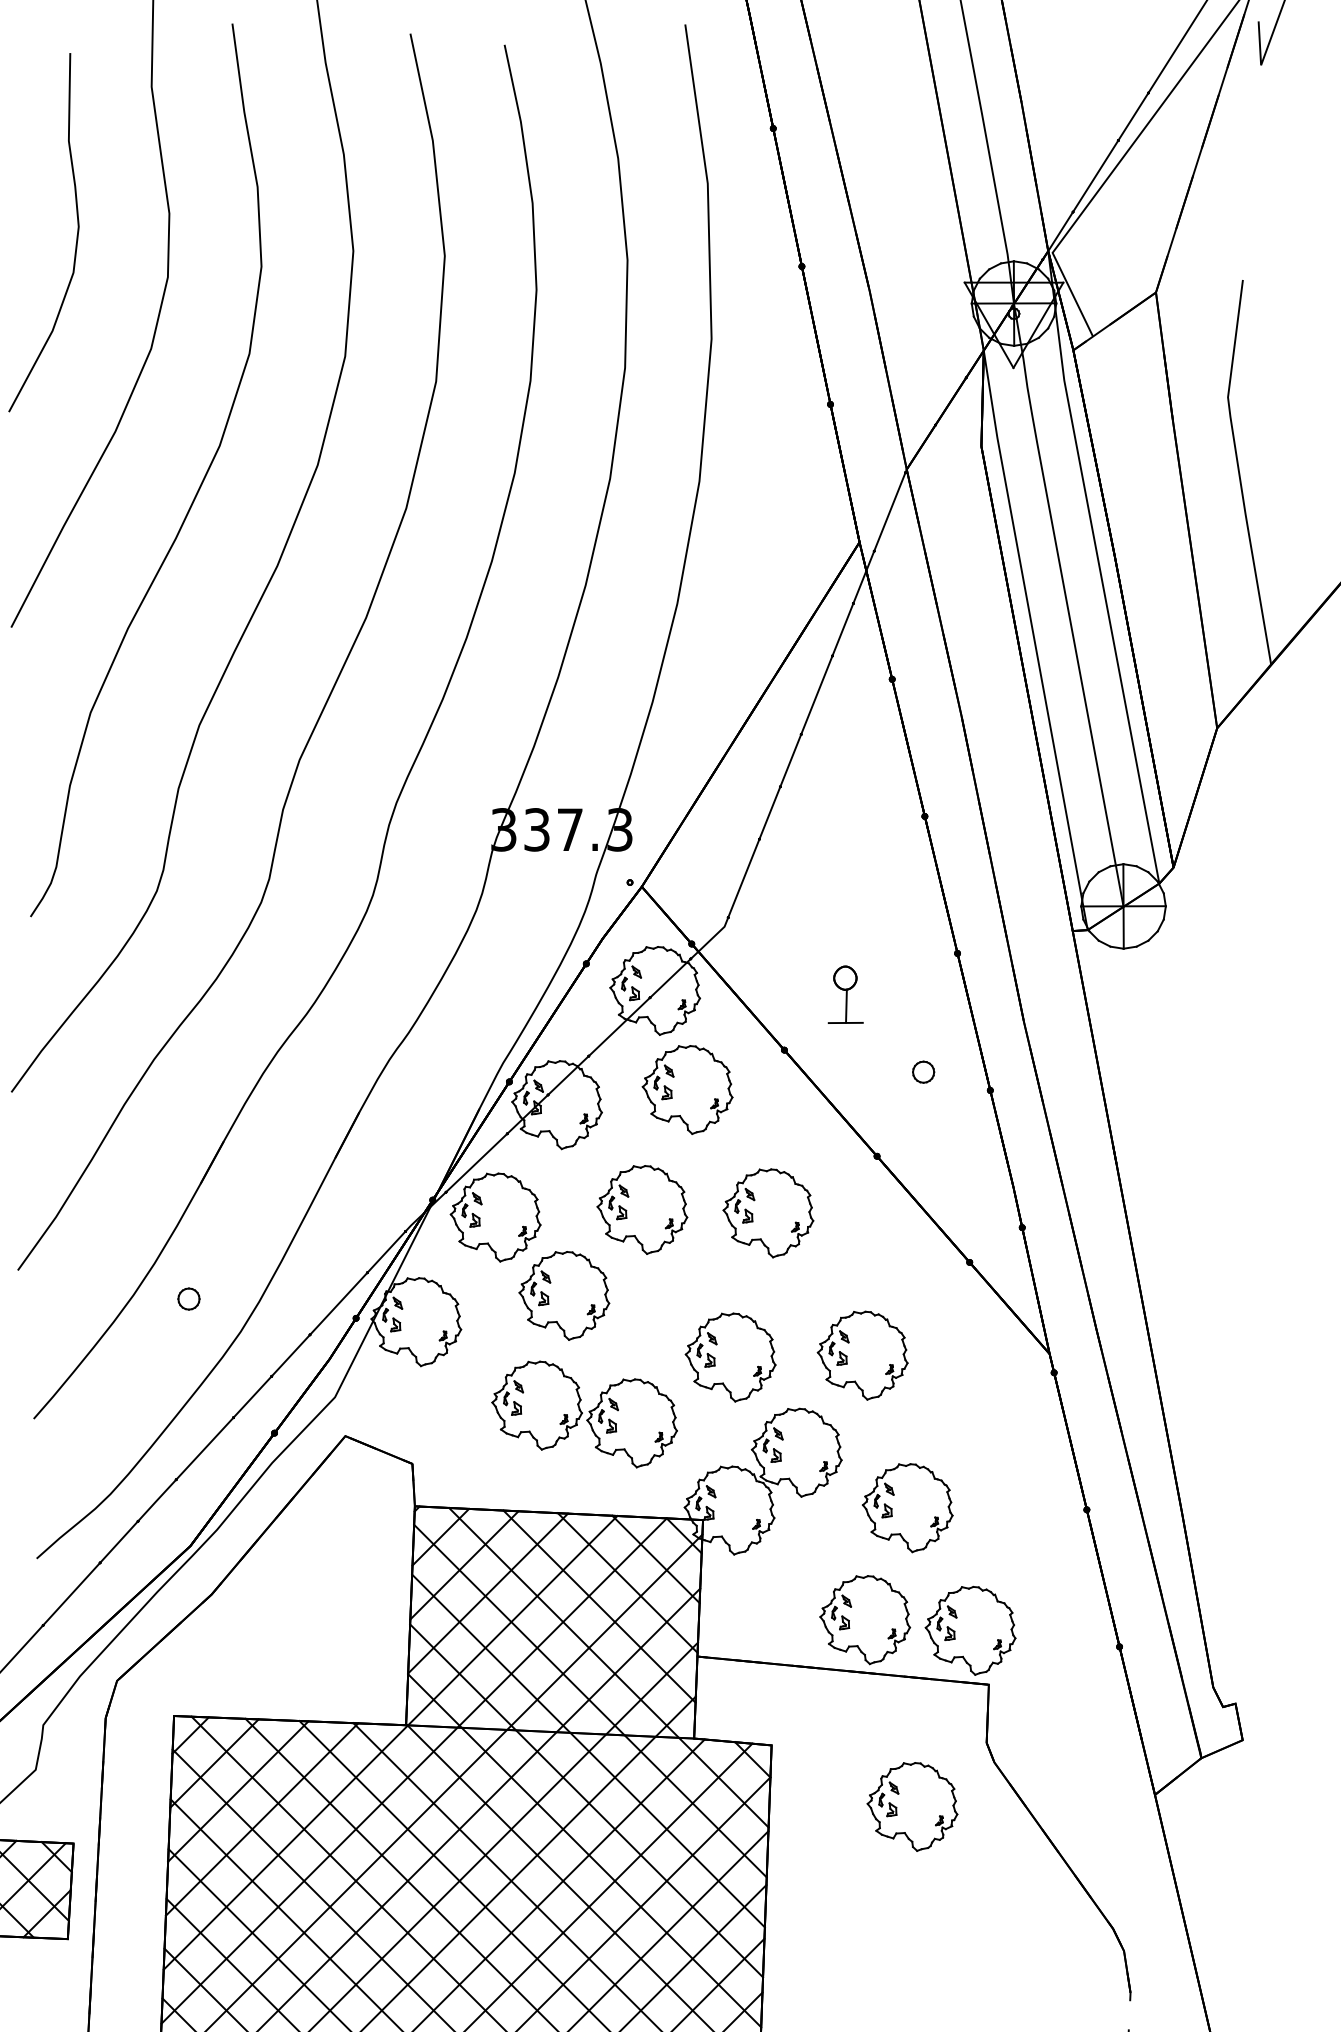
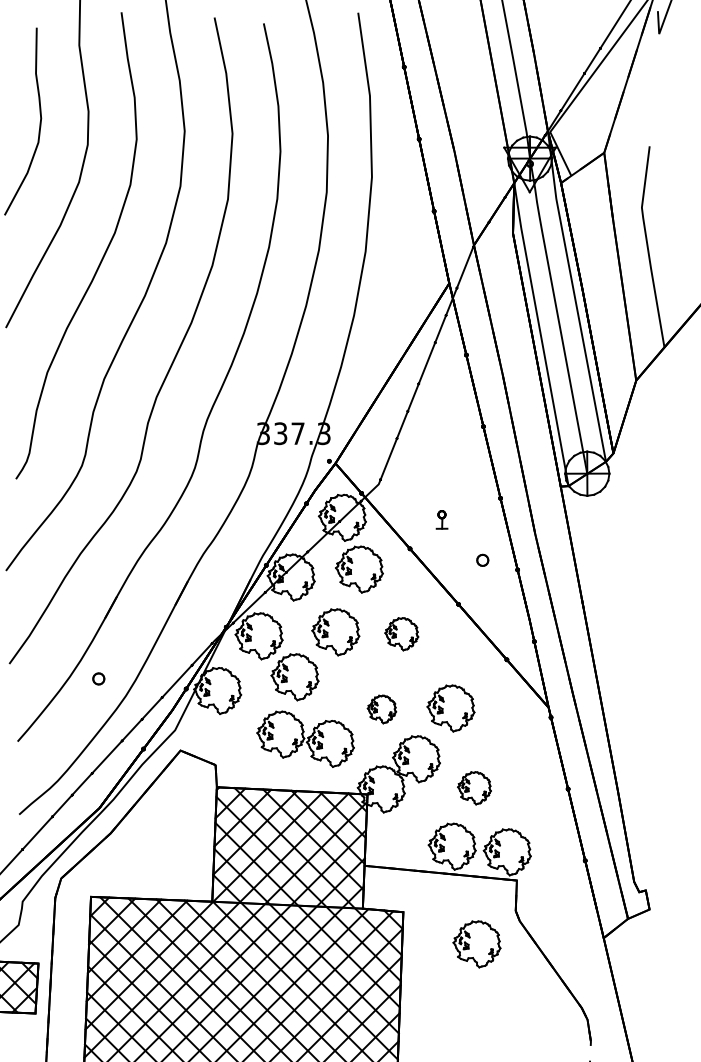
part: (844, 993) -> (441, 519), size x0.6
part: (768, 1214) -> (401, 634), size x0.7
part: (729, 1357) -> (381, 709), size x0.6
part: (907, 1508) -> (474, 788), size x0.7

